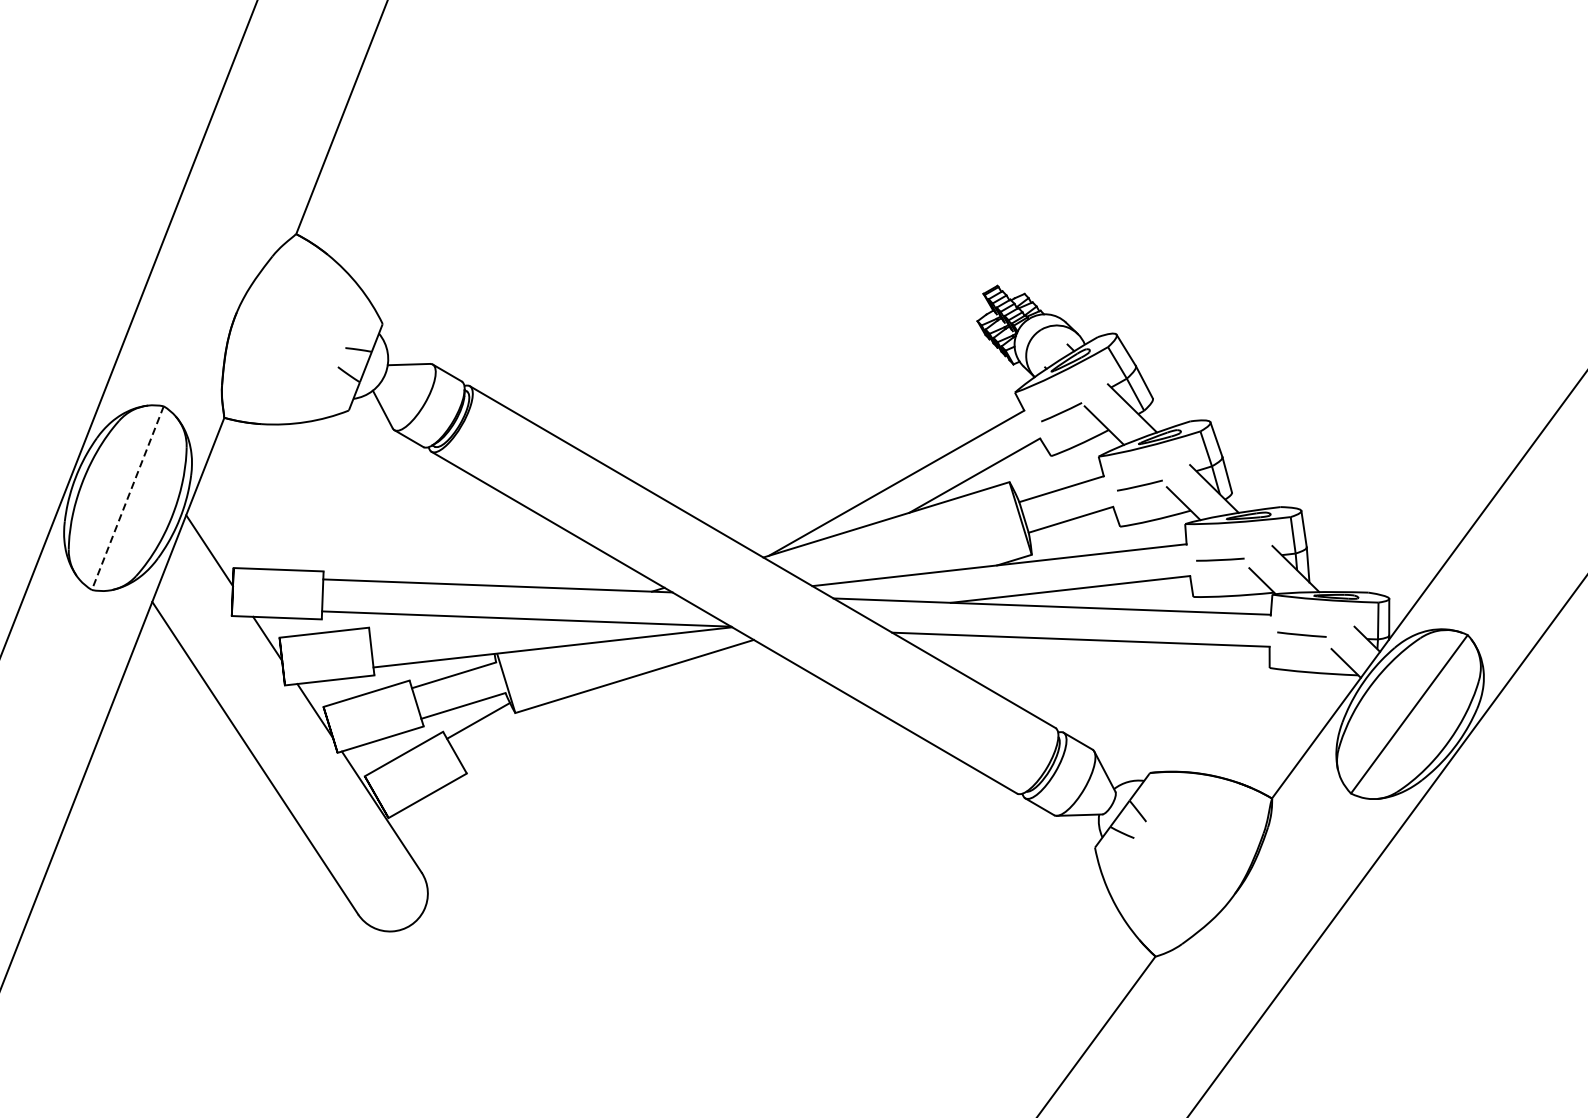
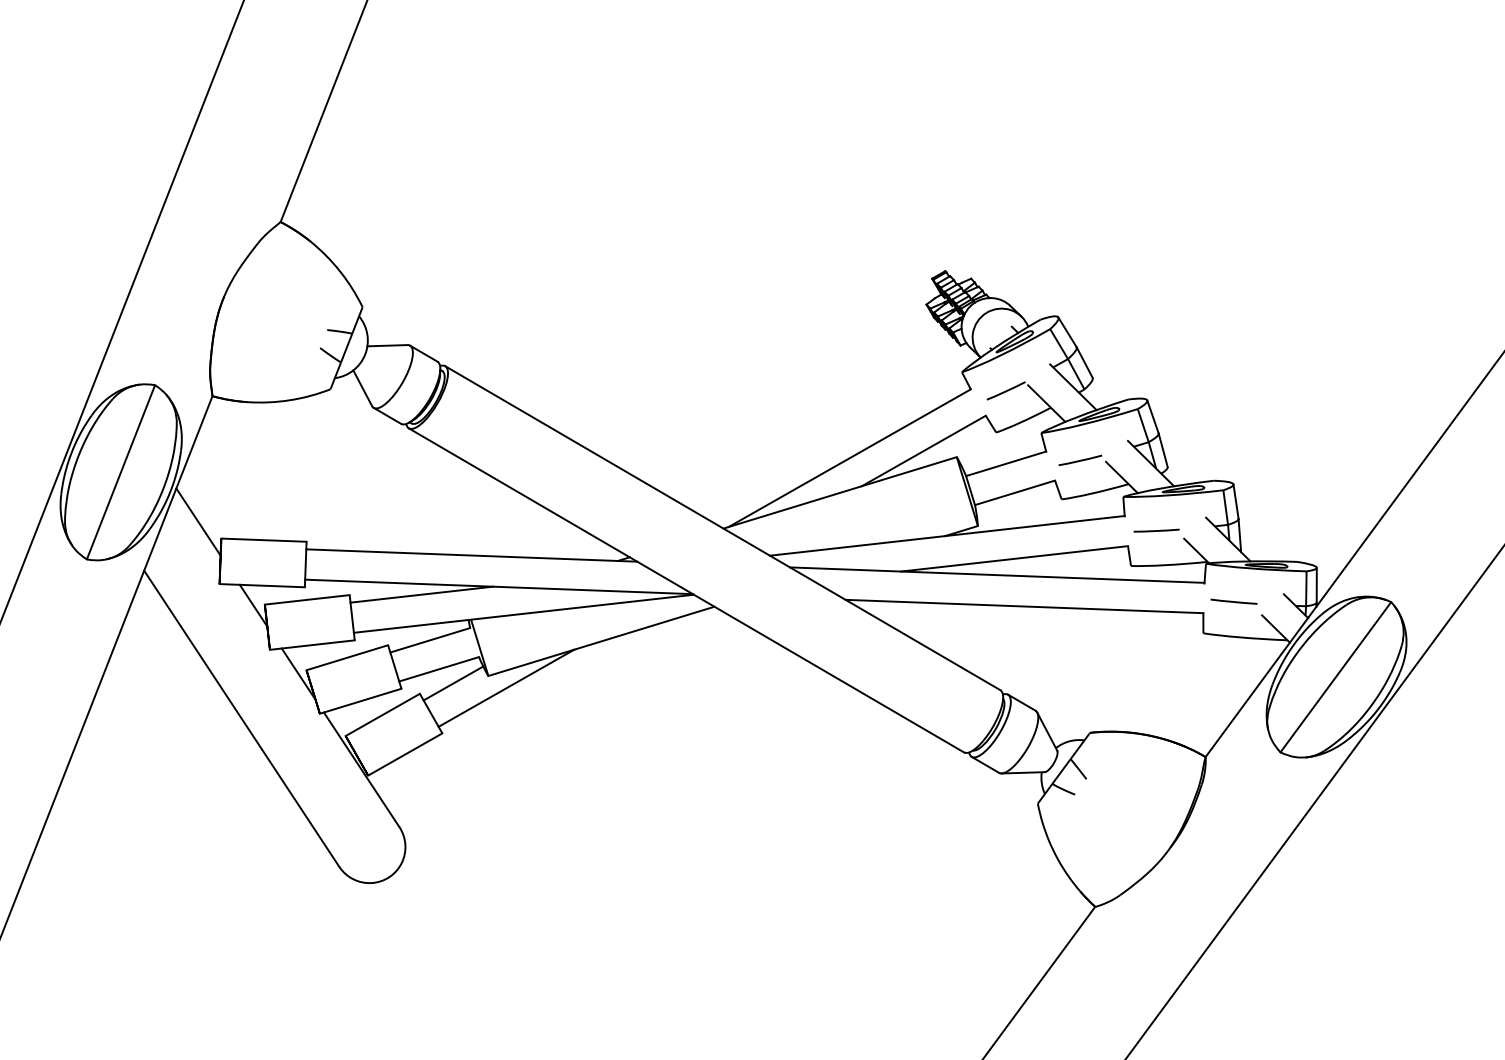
line: (127, 498) -> (120, 472), dashed -> solid
line: (444, 627) -> (421, 594), added
line: (534, 725) -> (506, 687), added

